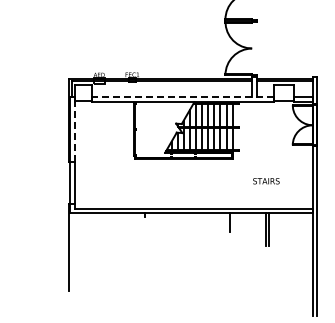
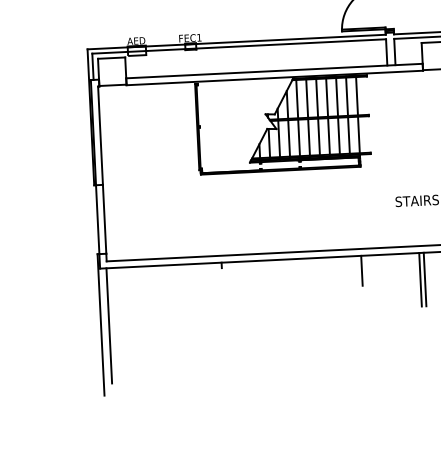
line: (182, 97) -> (273, 71), dashed -> solid
line: (74, 131) -> (100, 135), dashed -> solid
line: (74, 248) -> (109, 325), added

